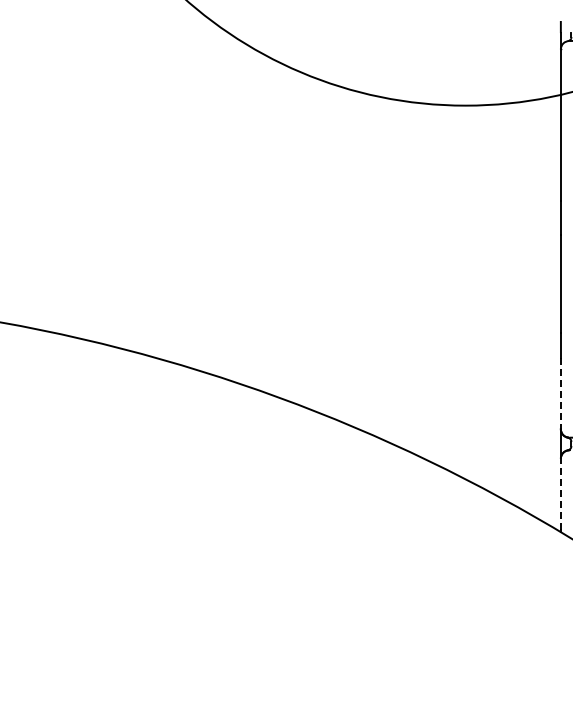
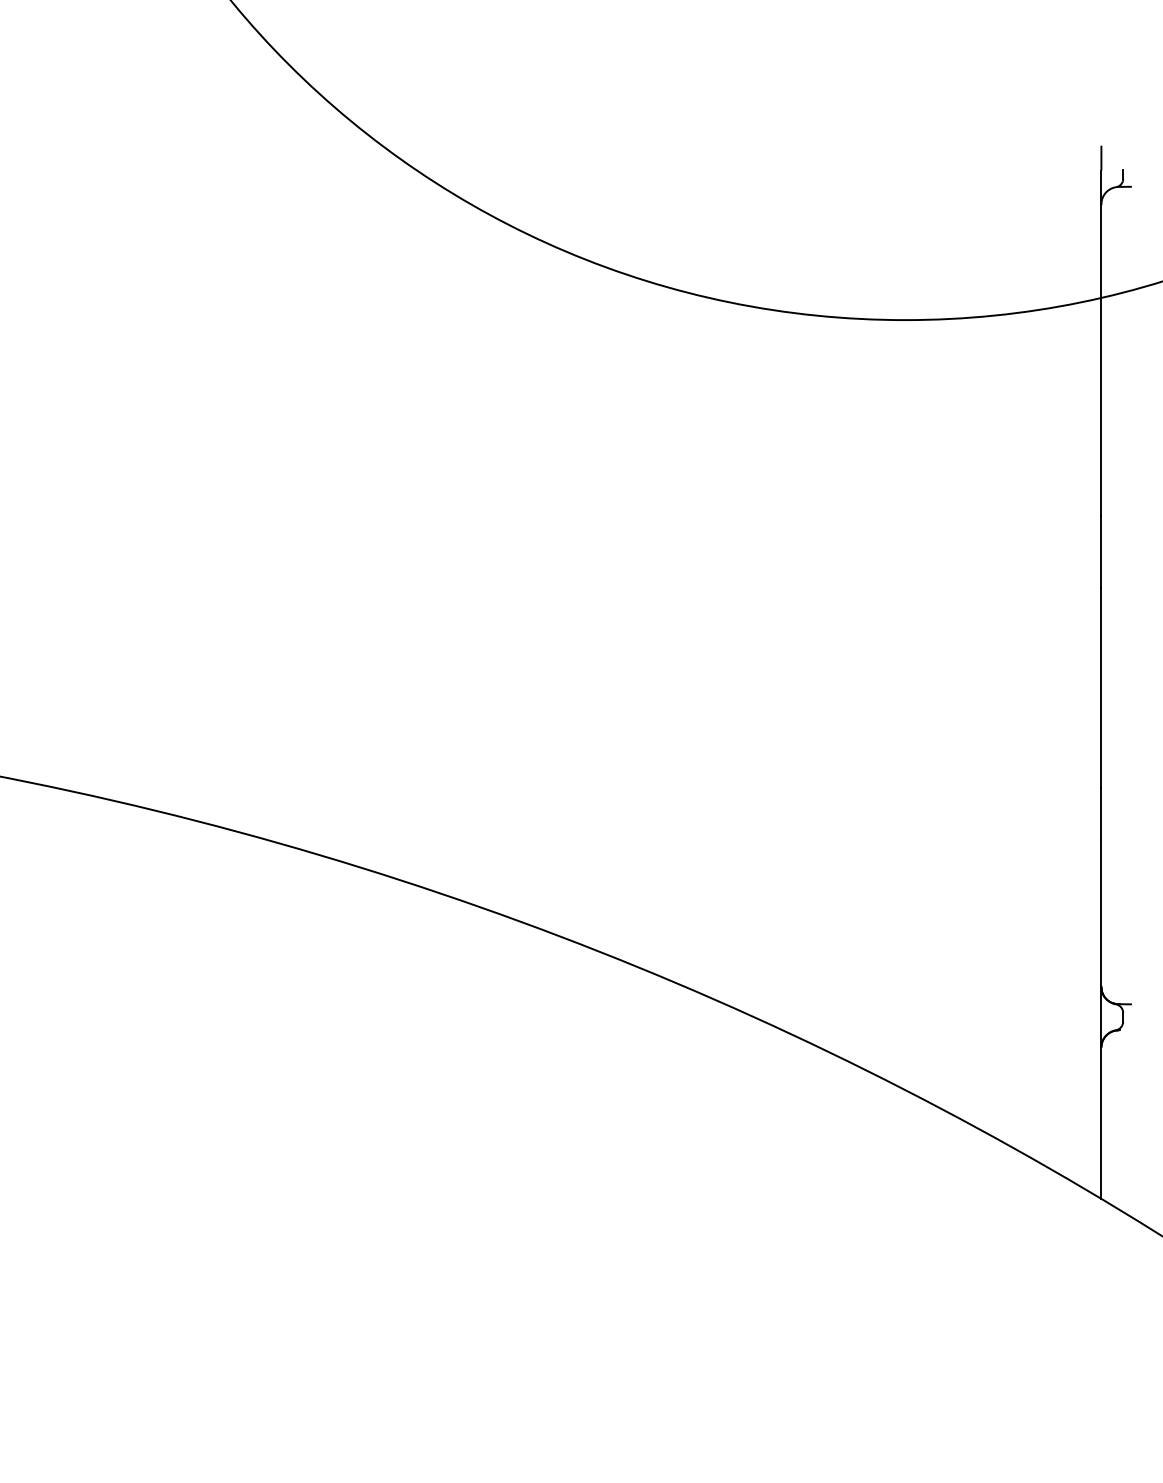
line: (560, 393) -> (1100, 913), dashed -> solid
line: (560, 494) -> (1100, 1121), dashed -> solid

